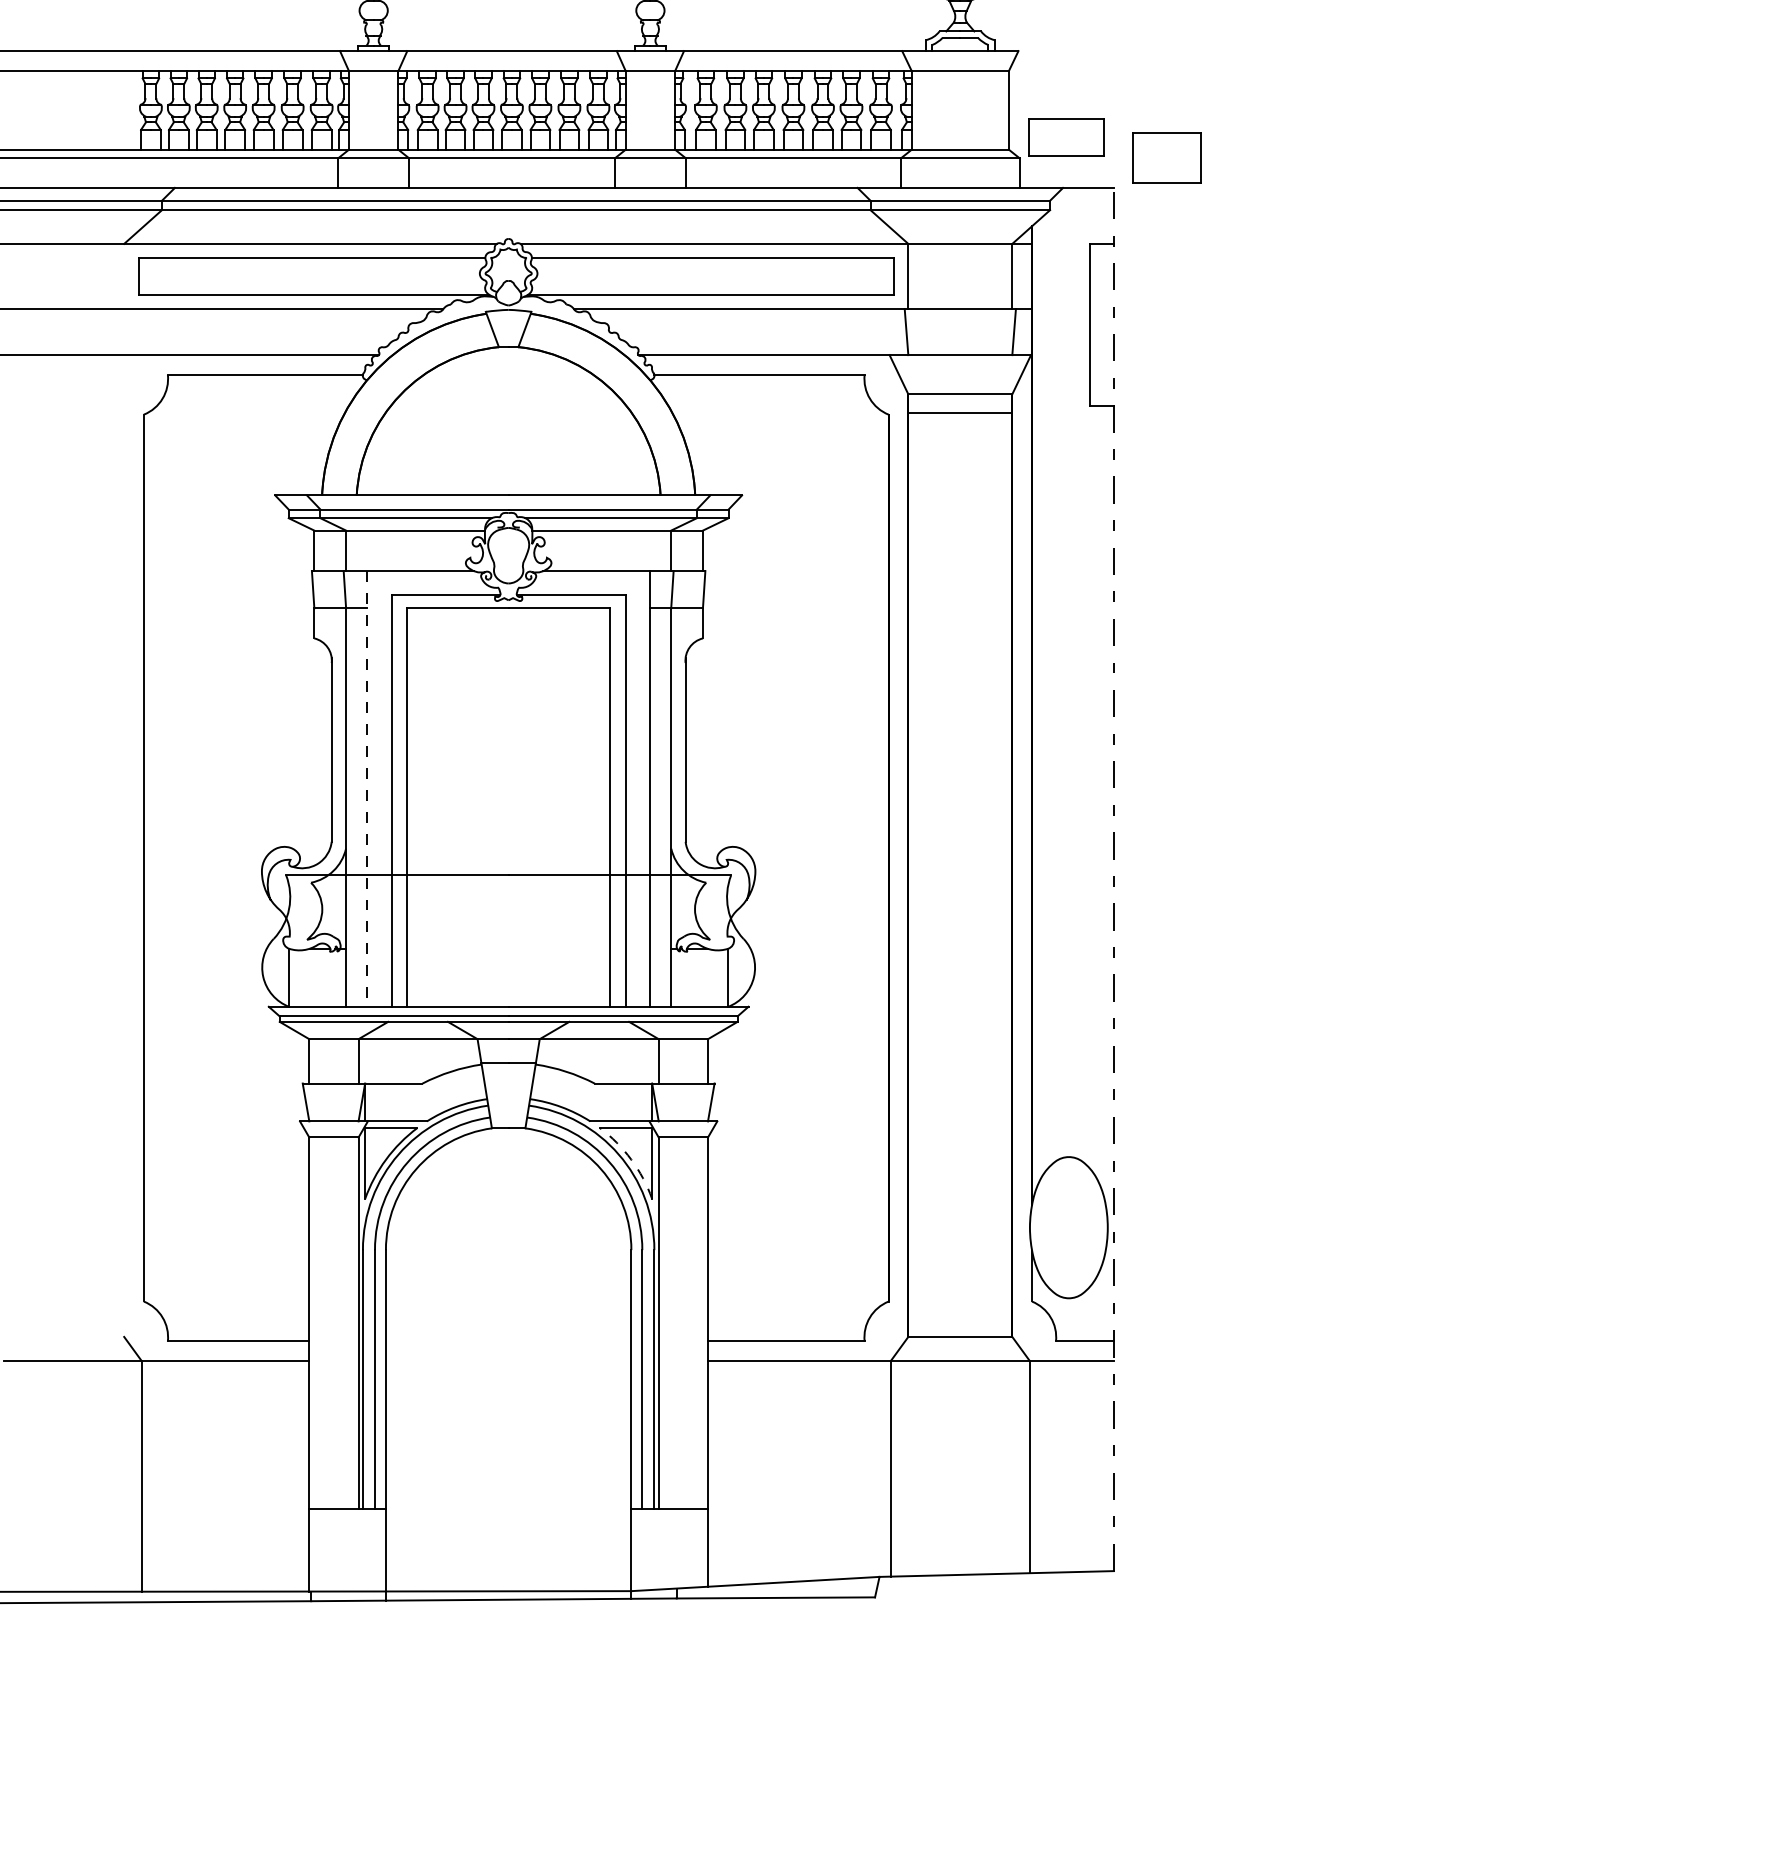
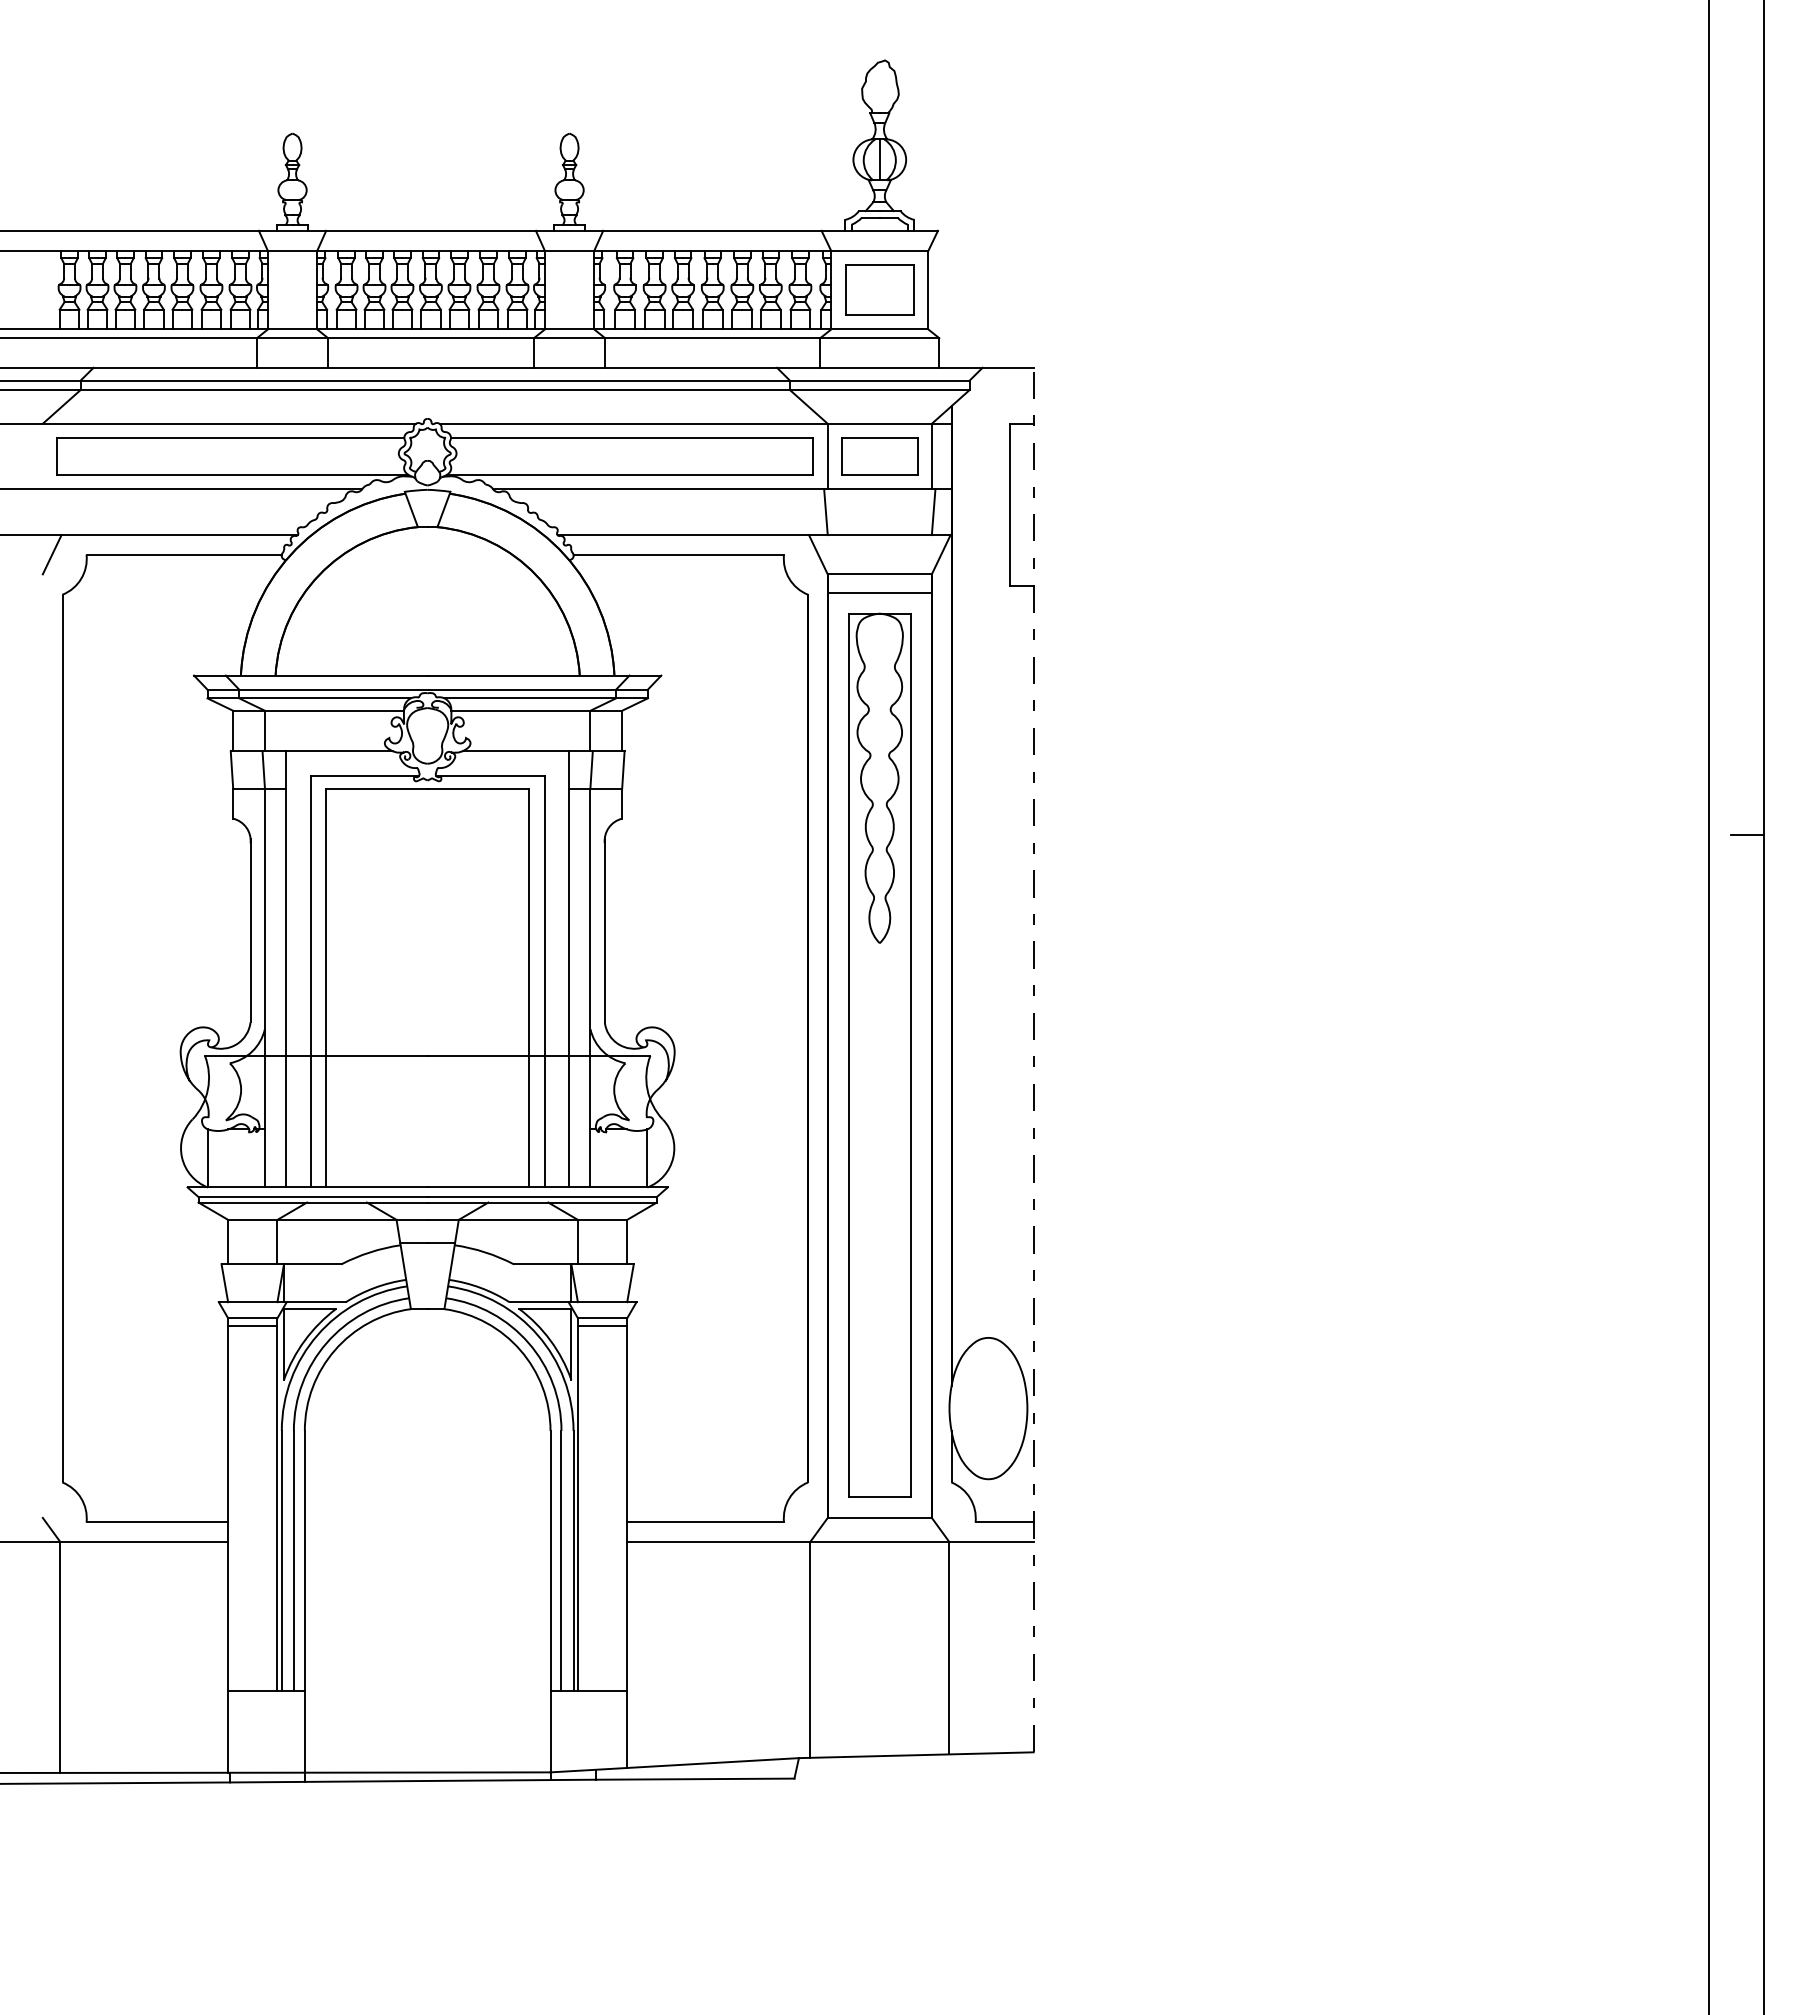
part: (1065, 137) -> (879, 456), moved
part: (1166, 157) -> (879, 289), moved
line: (132, 374) -> (51, 554), added
line: (367, 789) -> (286, 969), dashed -> solid
part: (960, 873) -> (879, 1054), added
line: (333, 1145) -> (252, 1326), added
line: (683, 1145) -> (602, 1326), added
arc: (631, 1159) -> (550, 1340), dashed -> solid

